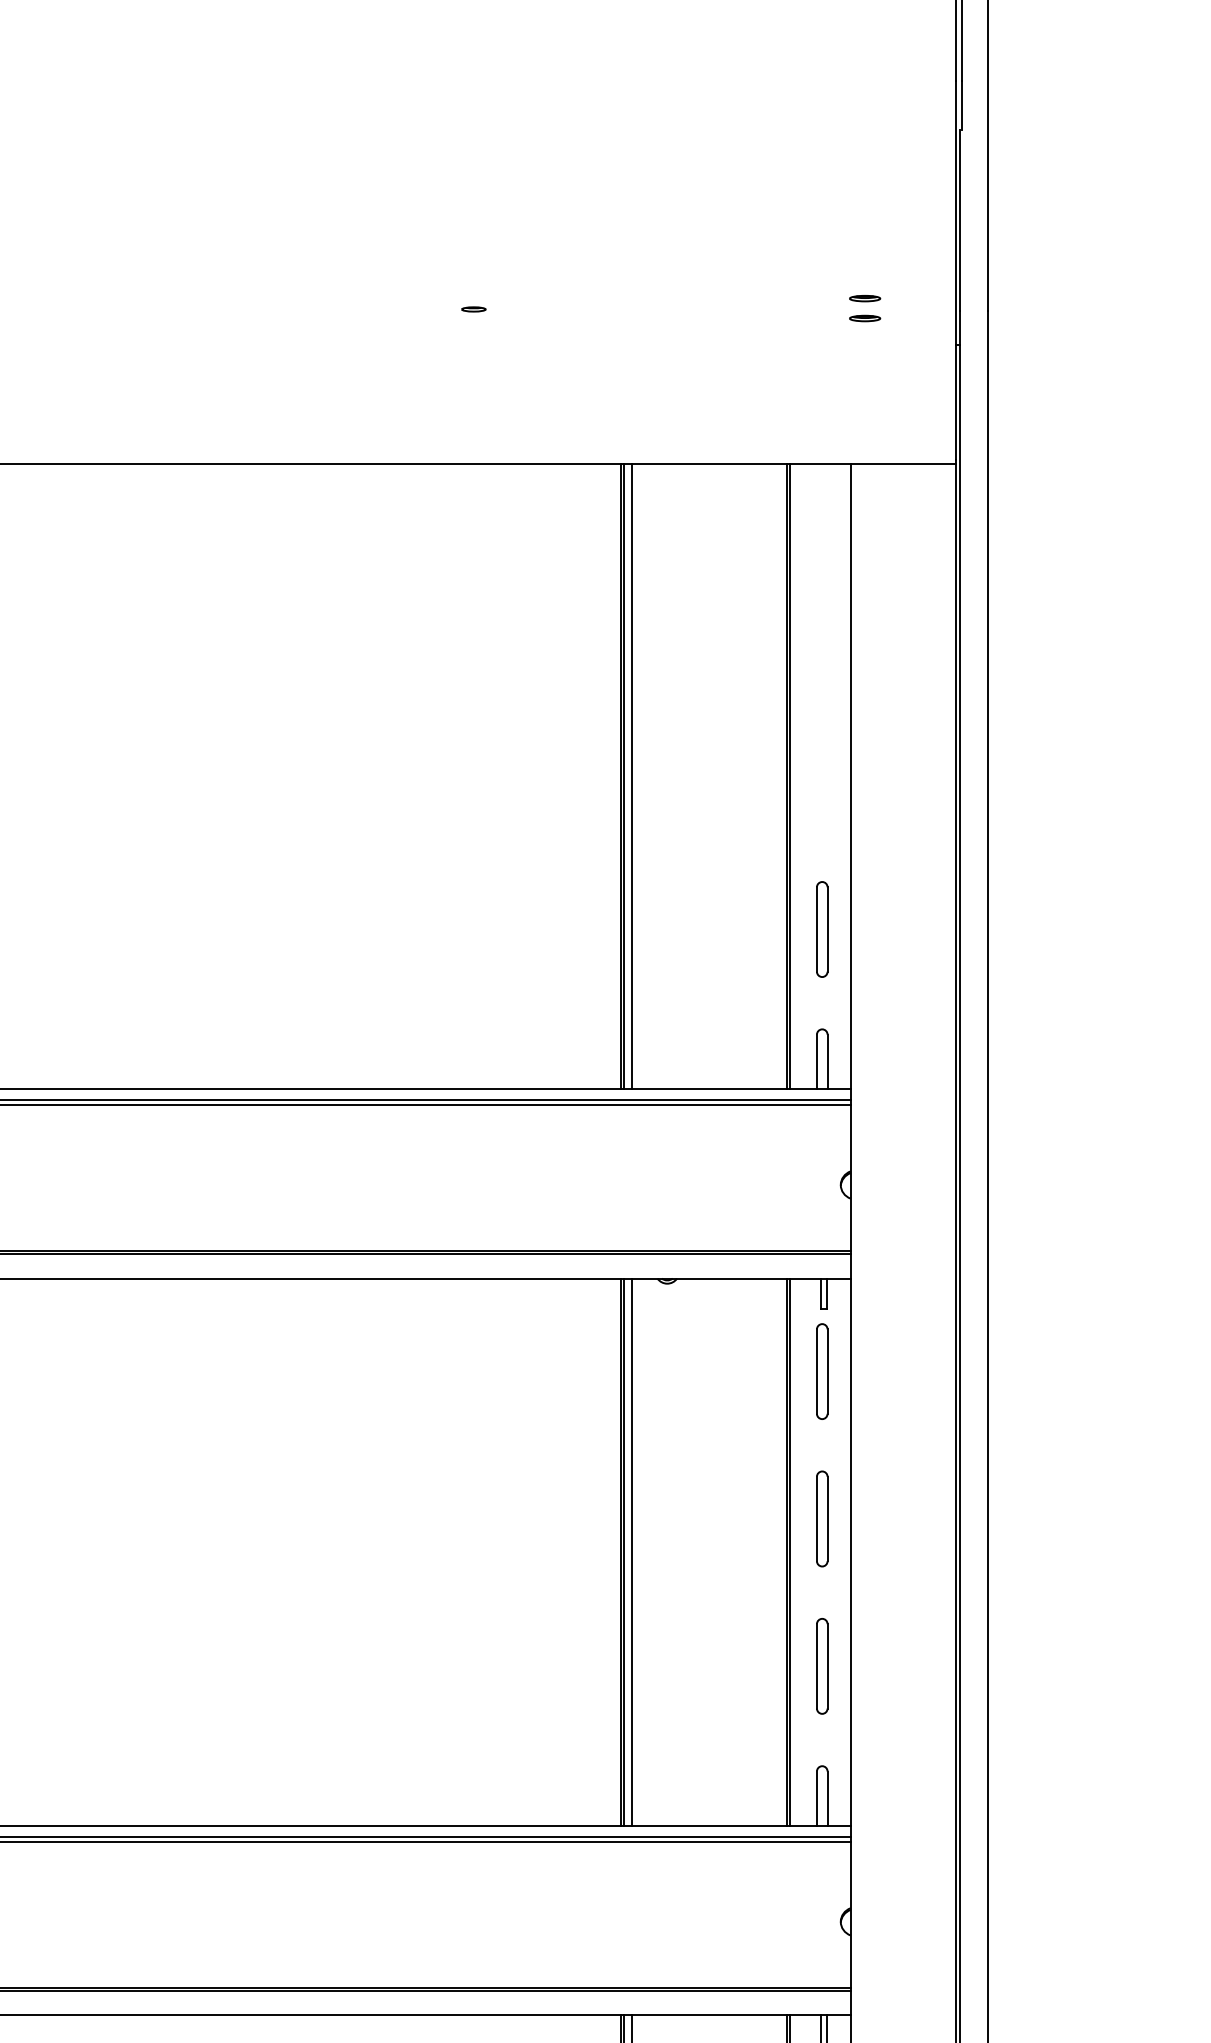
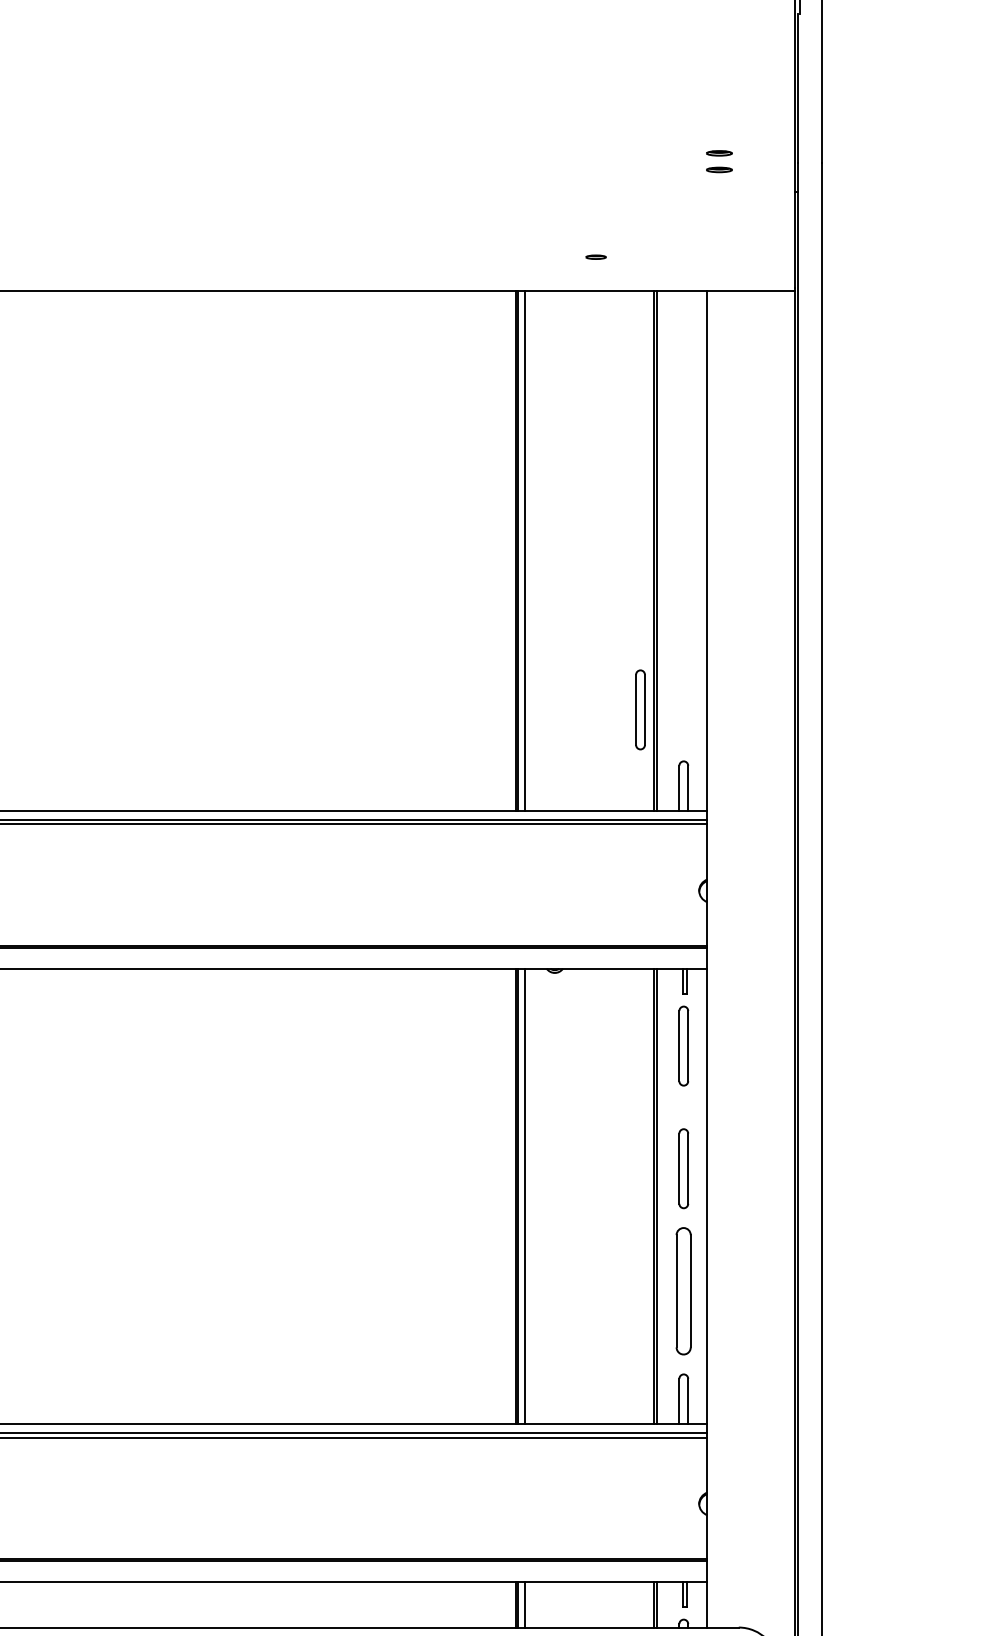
part: (473, 309) -> (595, 257), moved
part: (822, 929) -> (640, 709), moved
part: (822, 1666) -> (683, 1291), size x1.6

